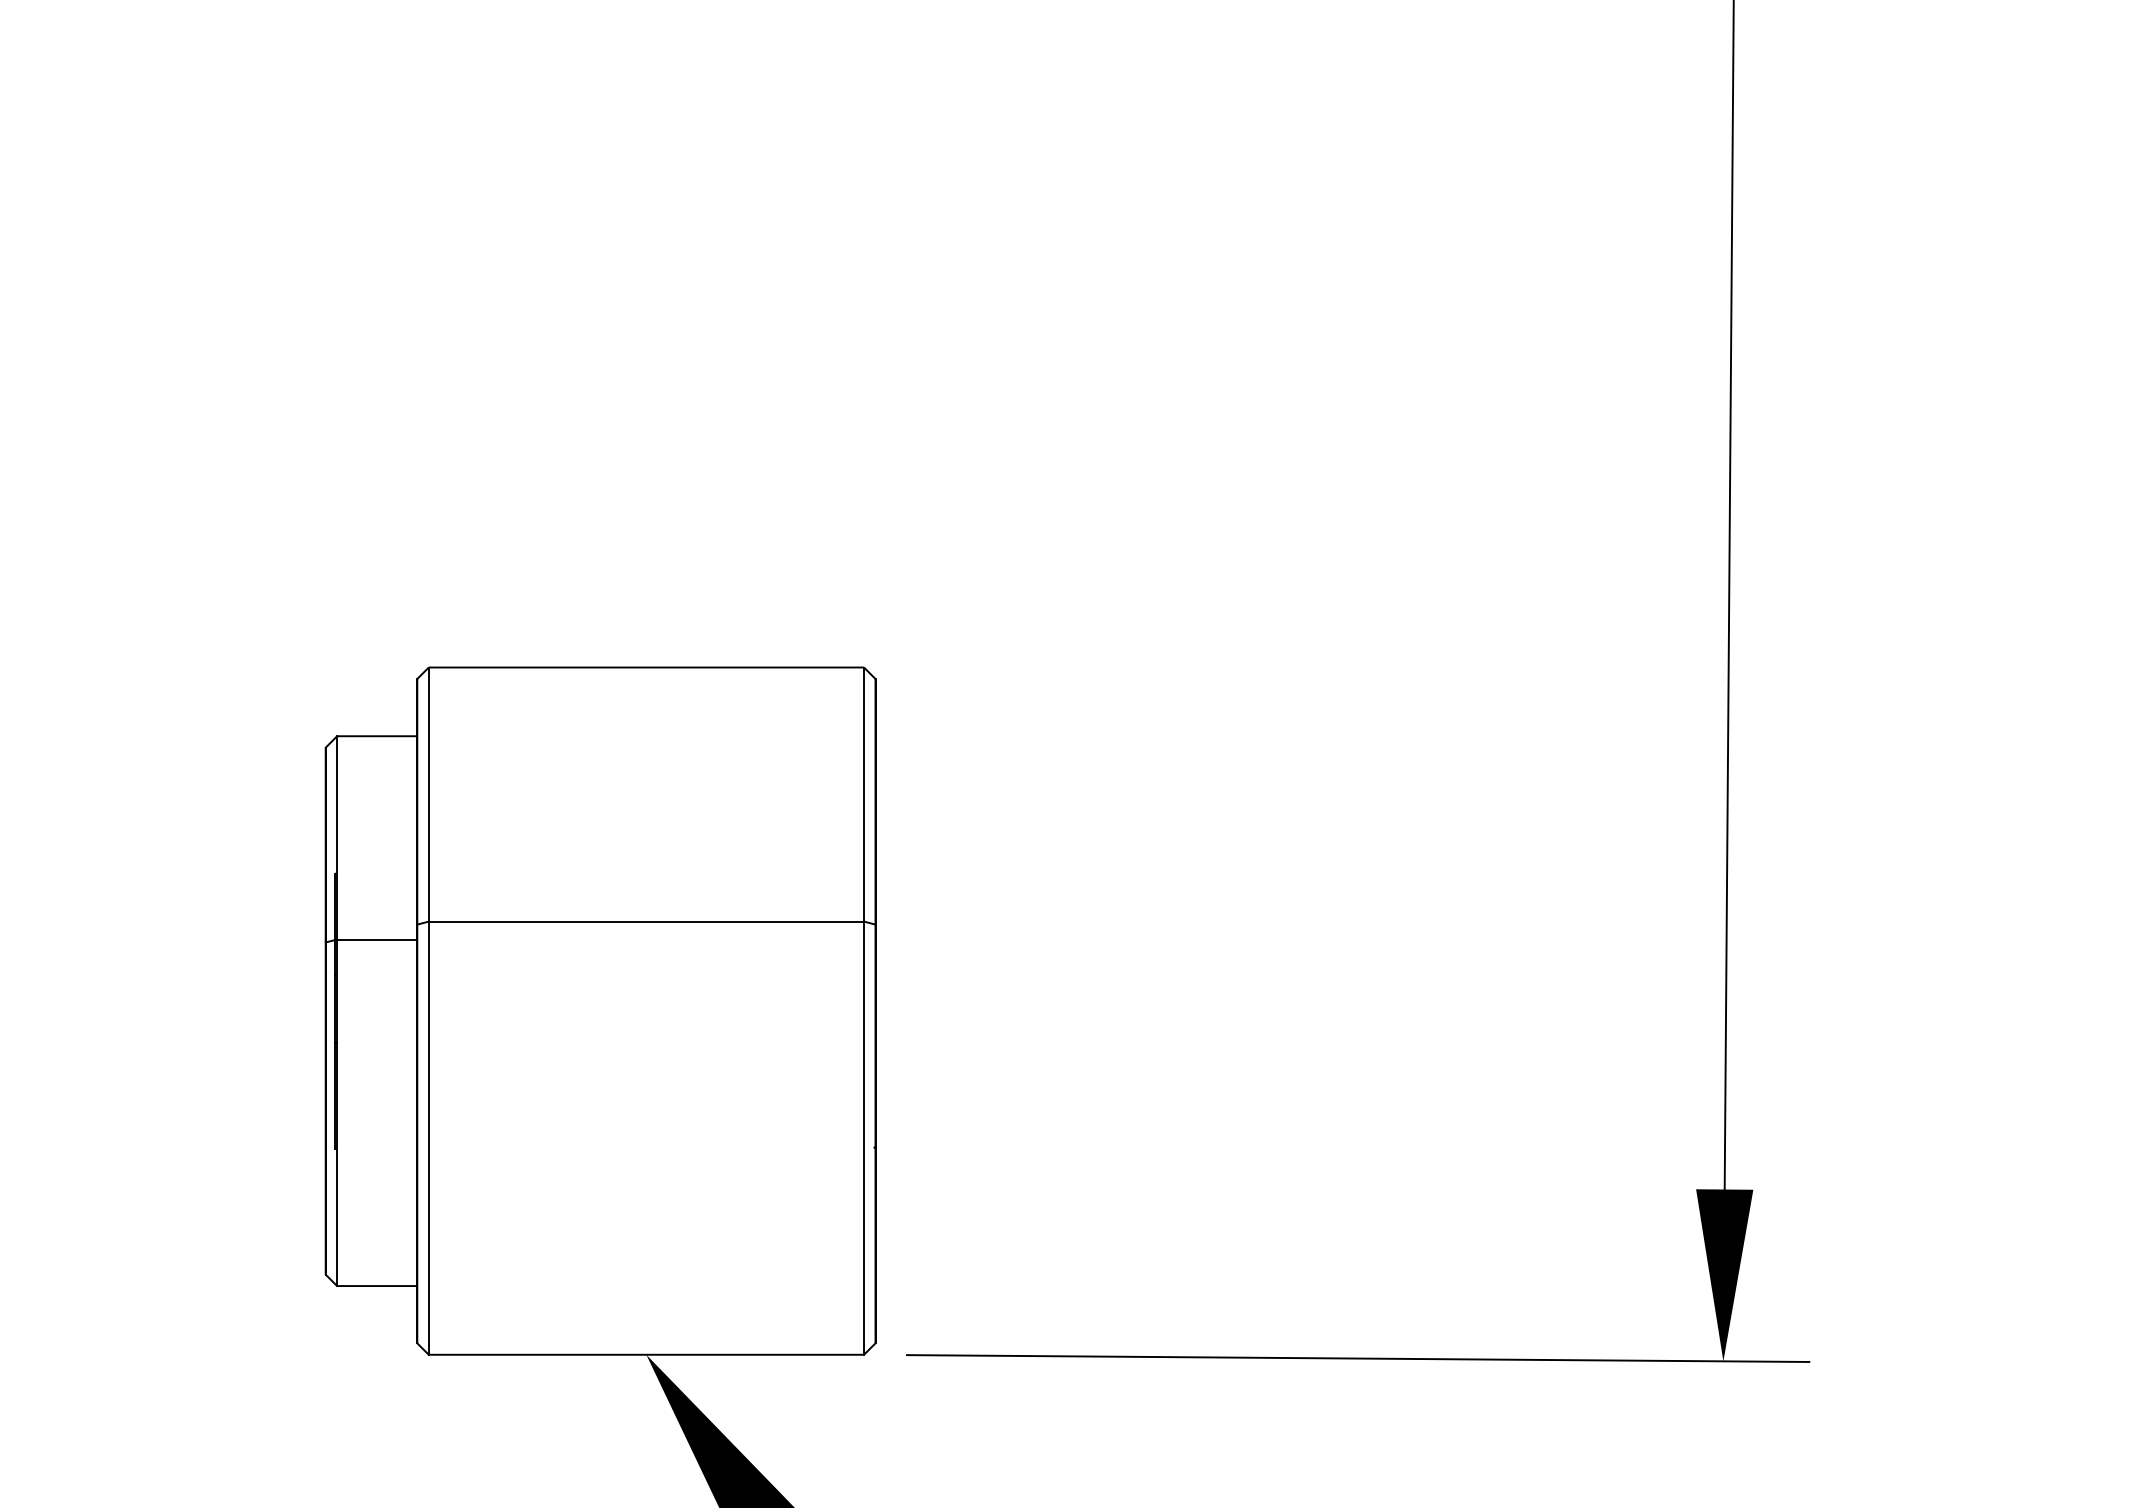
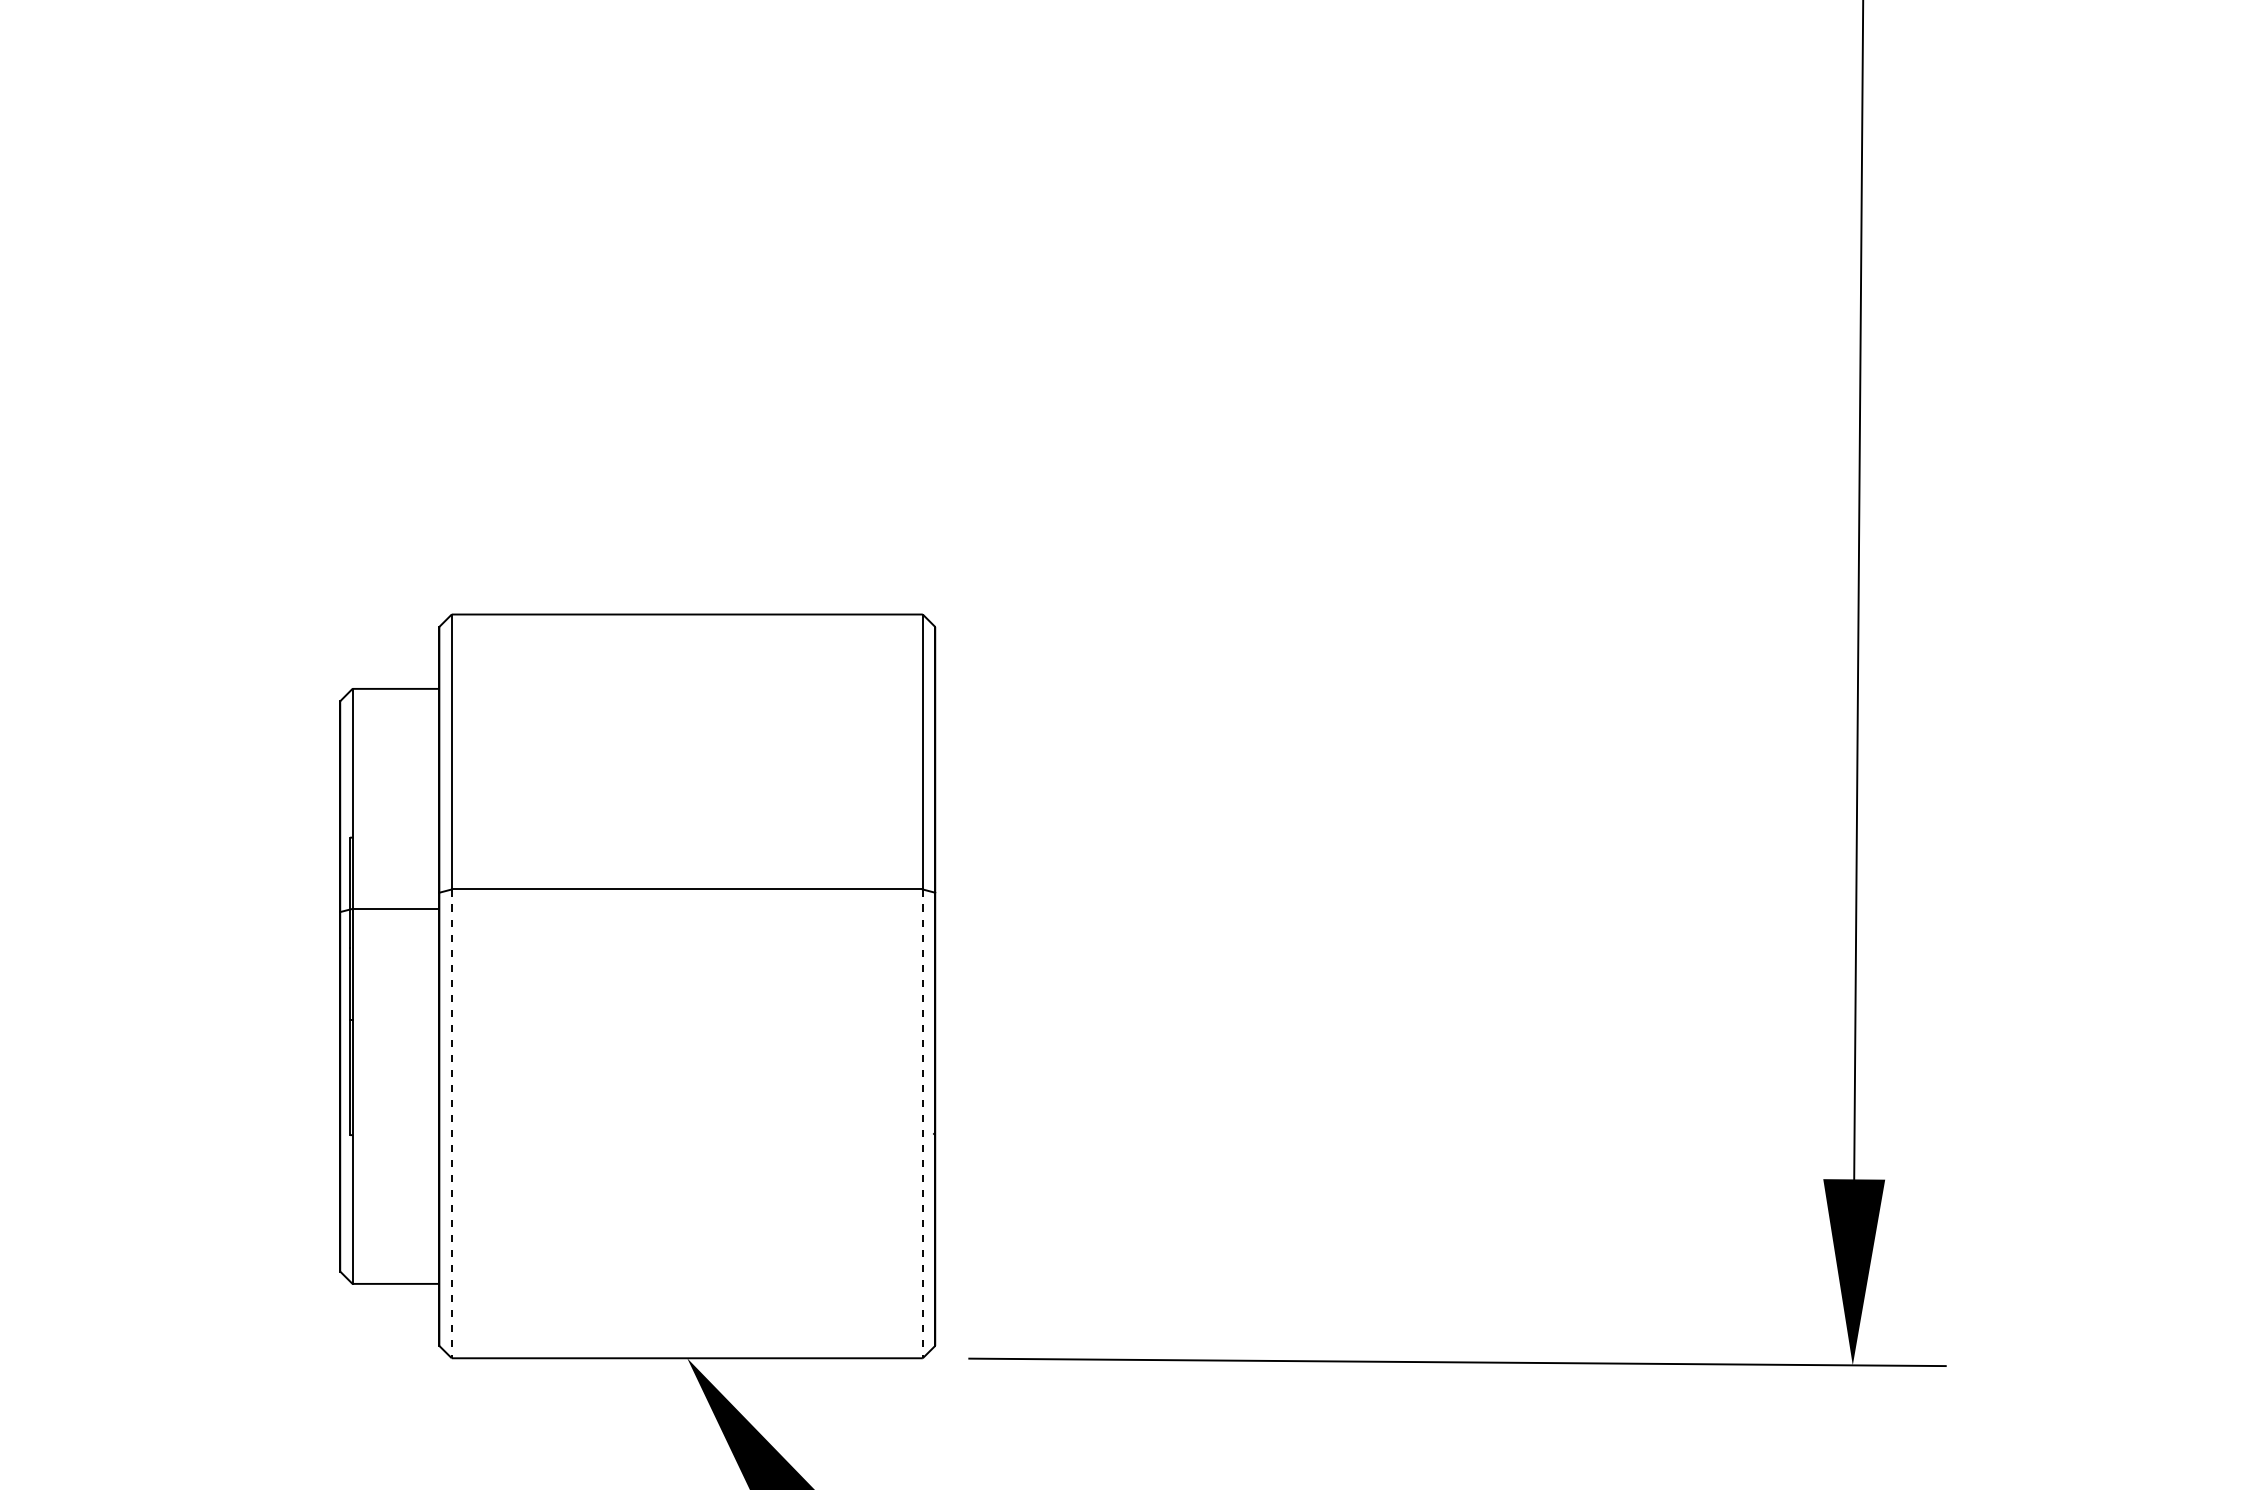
line: (428, 1138) -> (451, 1124), solid -> dashed
line: (864, 1138) -> (923, 1124), solid -> dashed

